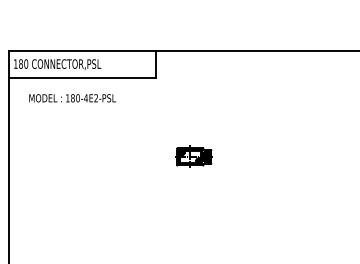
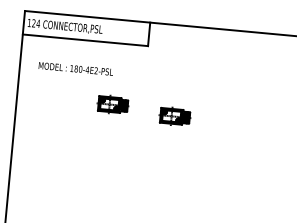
text: (23, 63) -> (36, 23), 180 -> 124
text: (72, 98) -> (75, 69), moved
part: (120, 149) -> (112, 104), added

